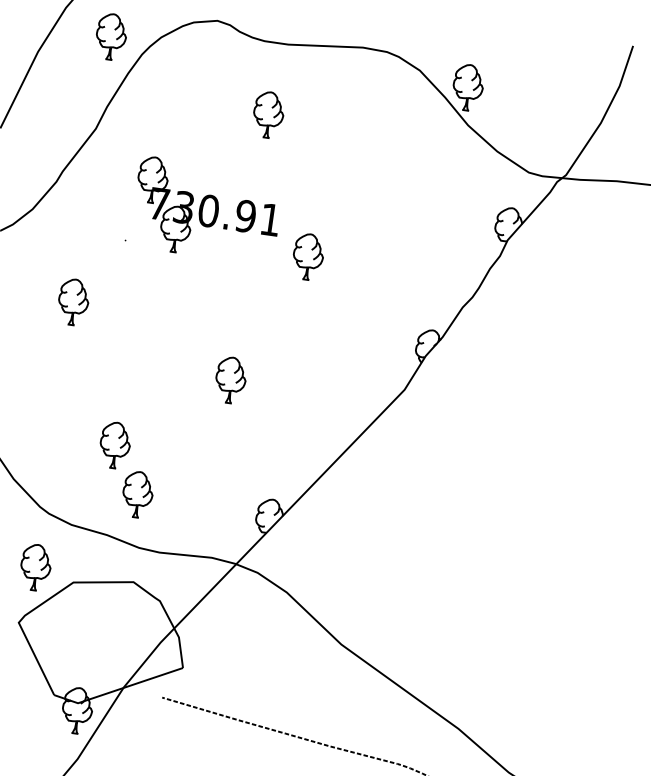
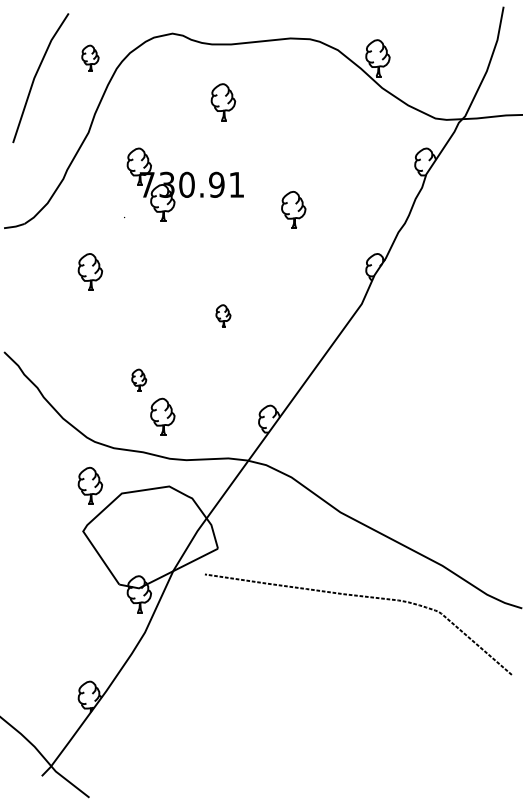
part: (111, 37) -> (90, 58), size x0.7
part: (308, 256) -> (293, 209), moved
part: (230, 379) -> (223, 315), size x0.6
part: (114, 445) -> (138, 380), size x0.6

